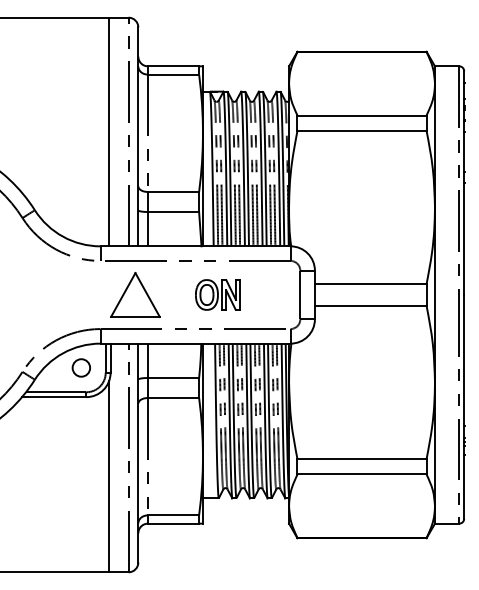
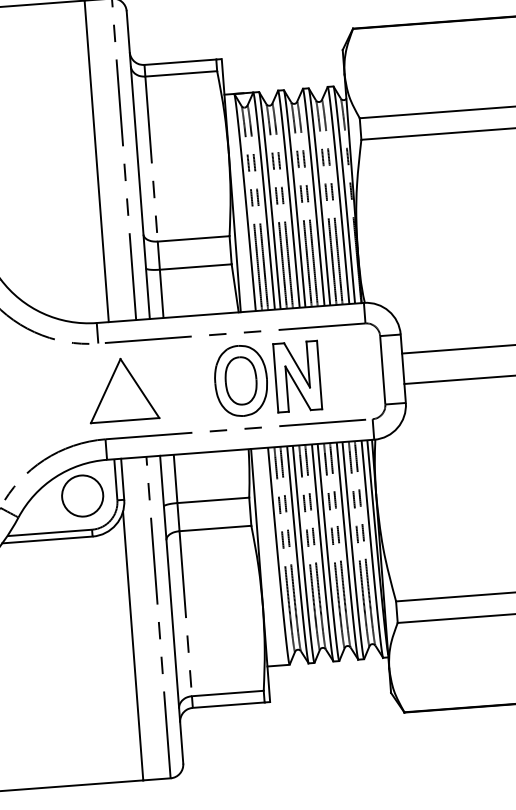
part: (135, 294) -> (122, 389), moved
part: (217, 294) -> (266, 378), size x1.67
circle: (81, 367) -> (82, 495), size x1.67

